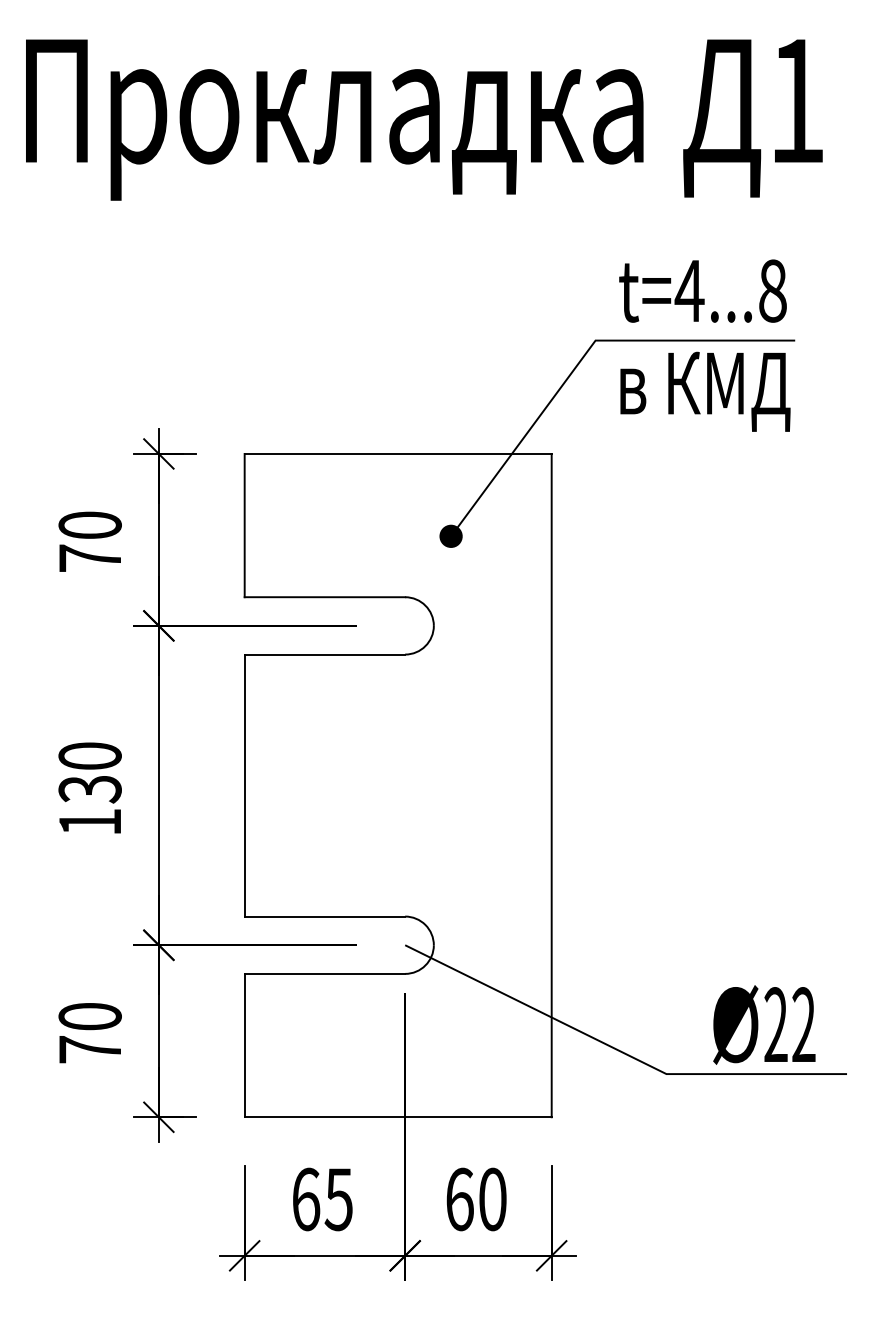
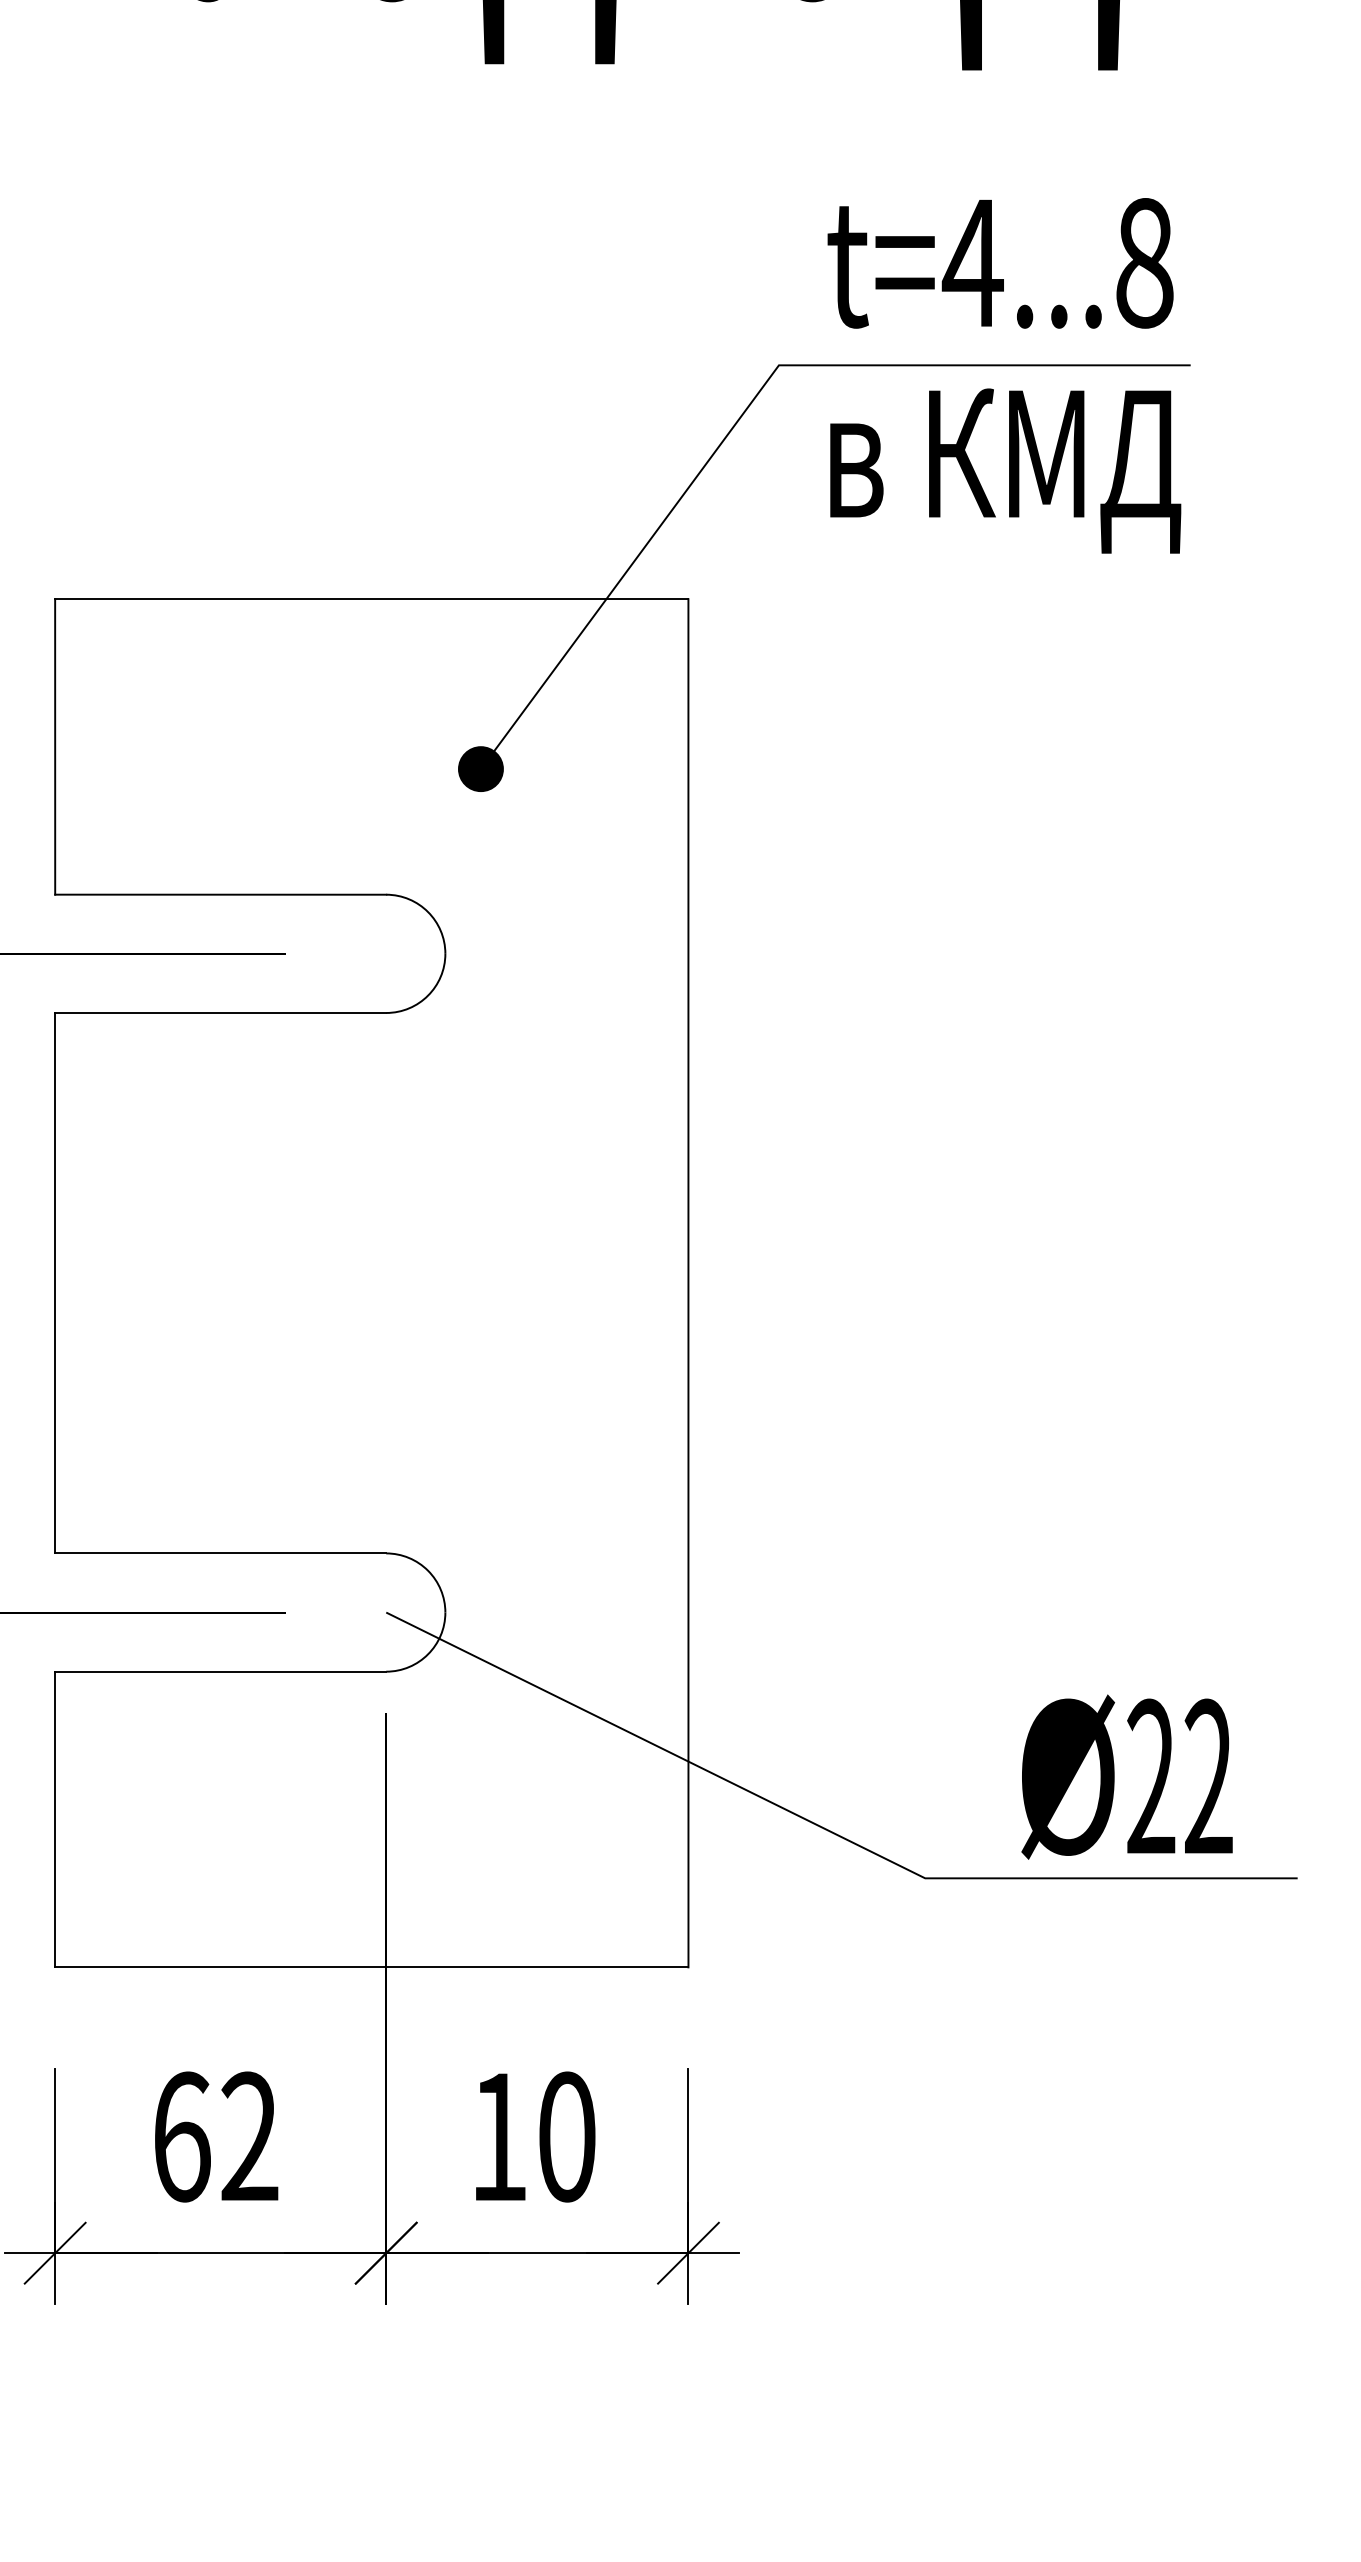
text: (338, 1199) -> (248, 2137), 65 -> 62
text: (459, 1199) -> (498, 2137), 60 -> 10

